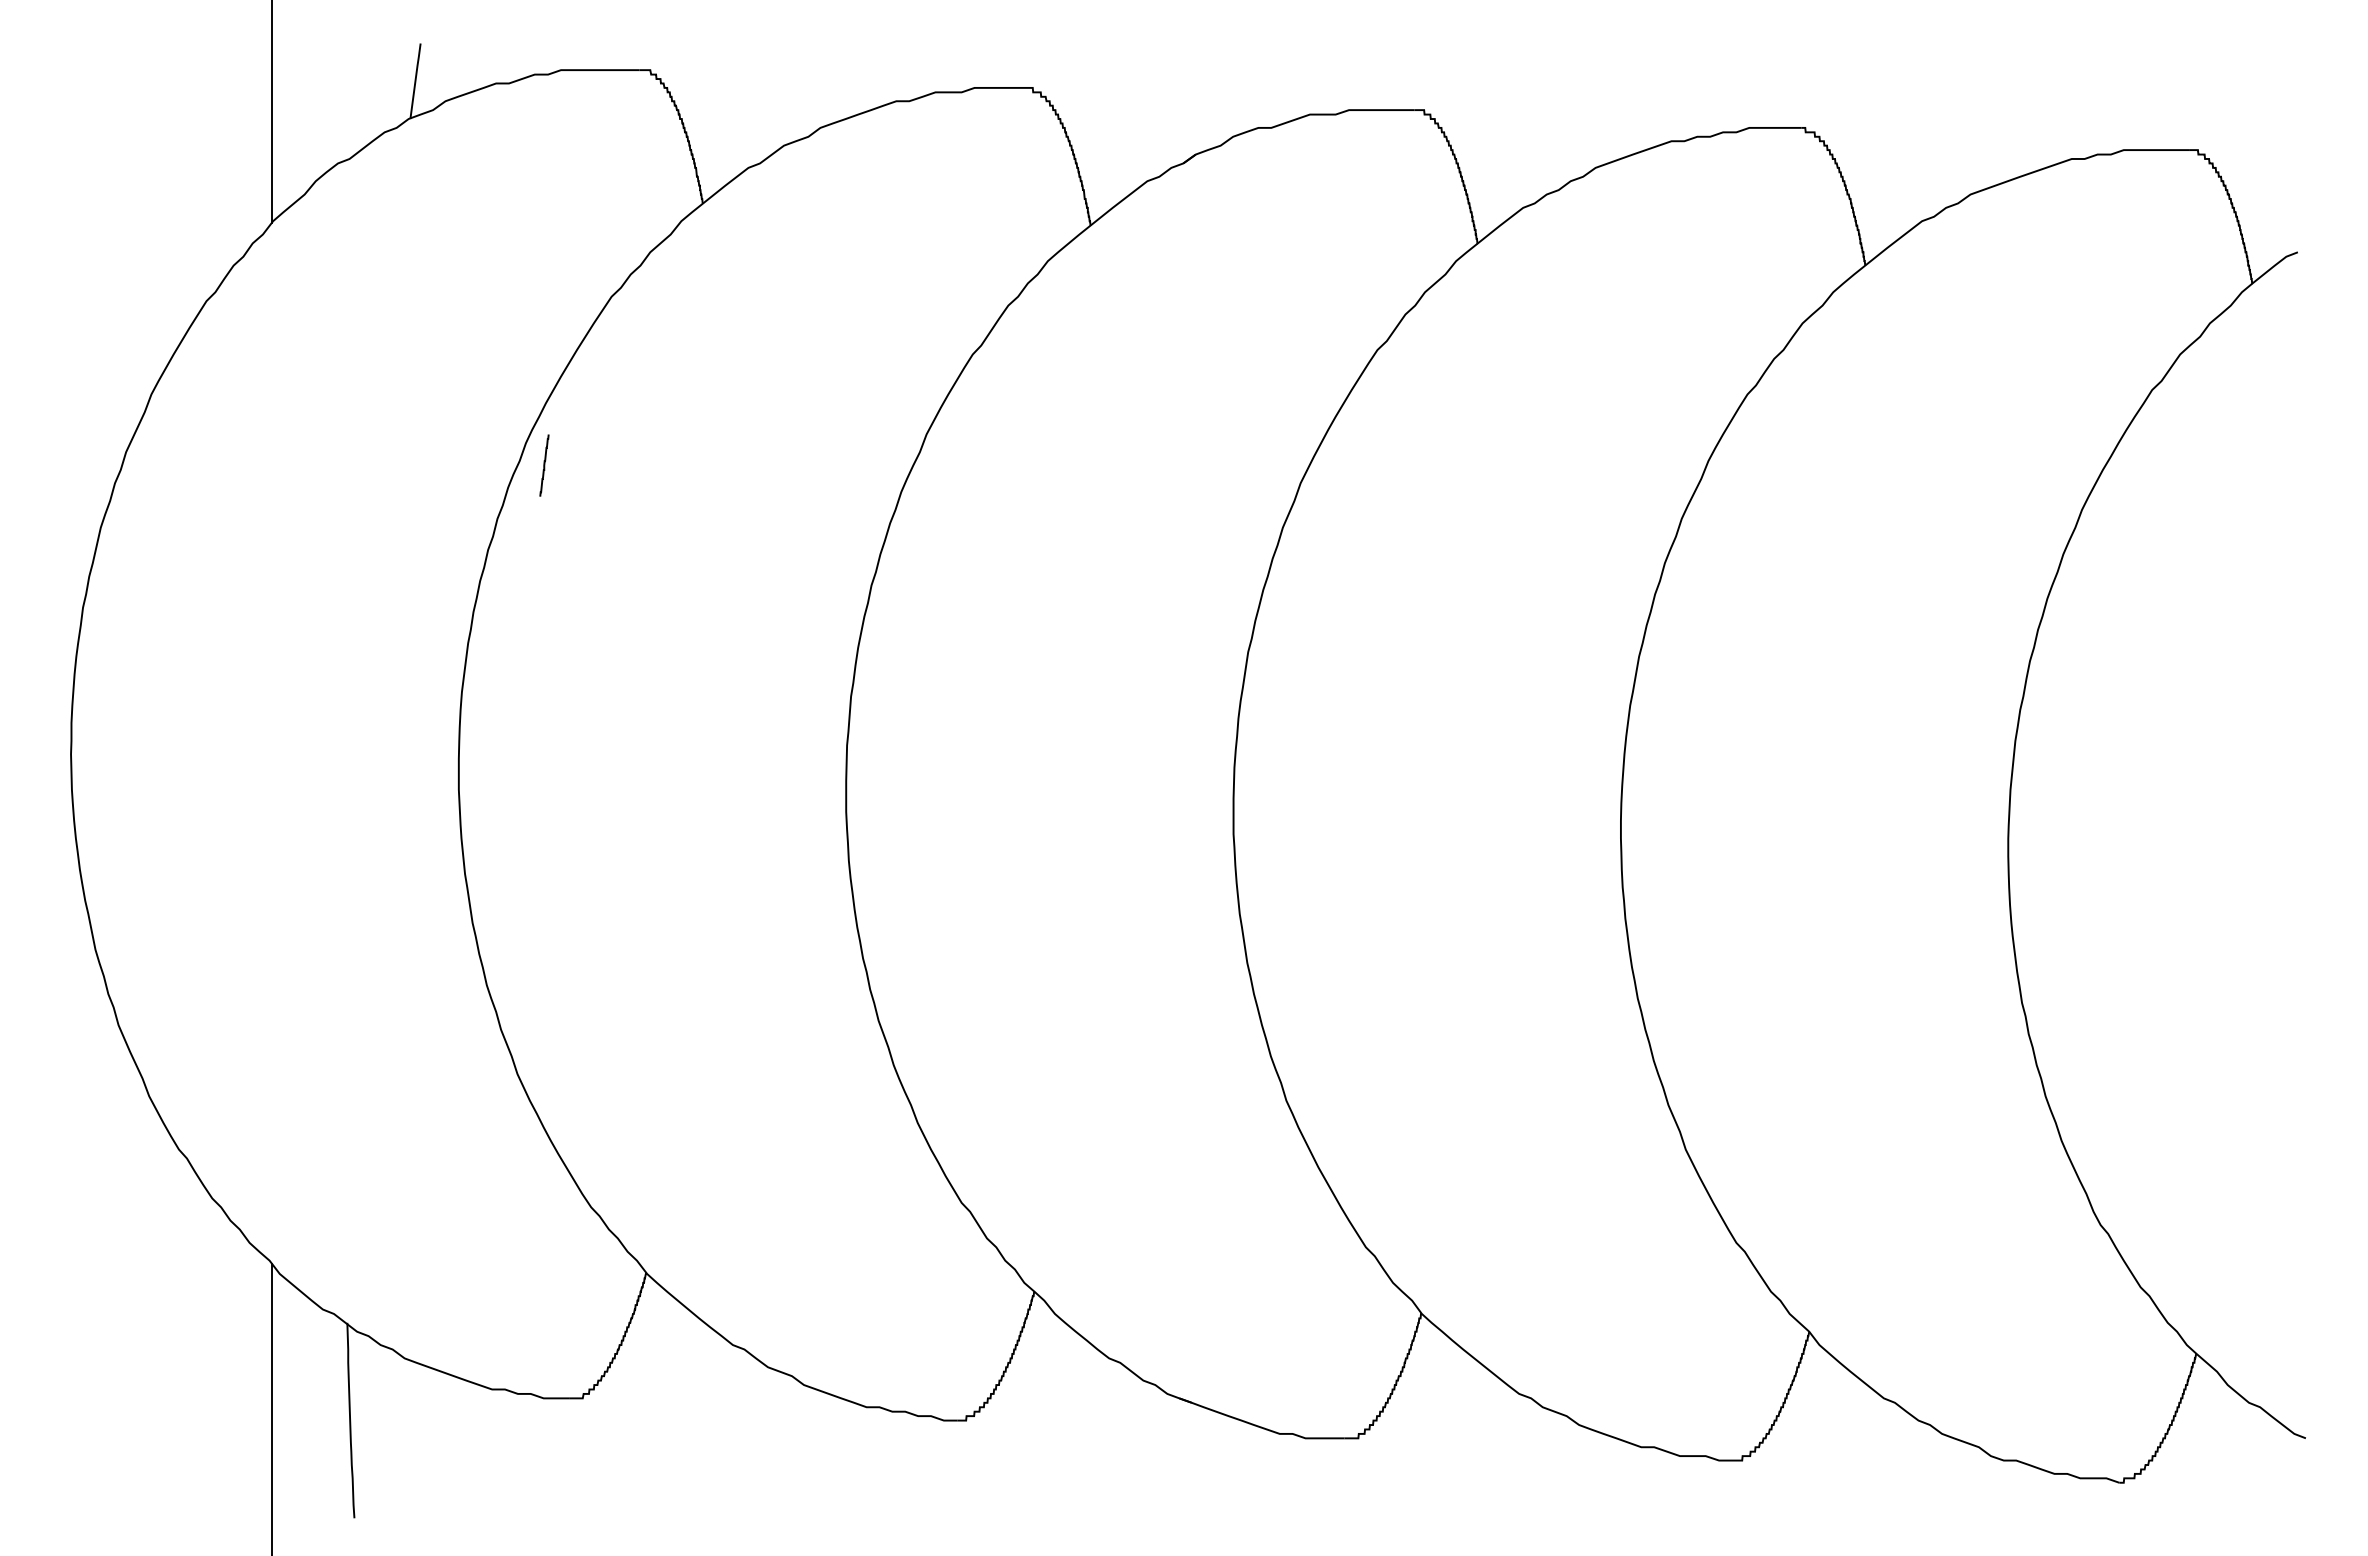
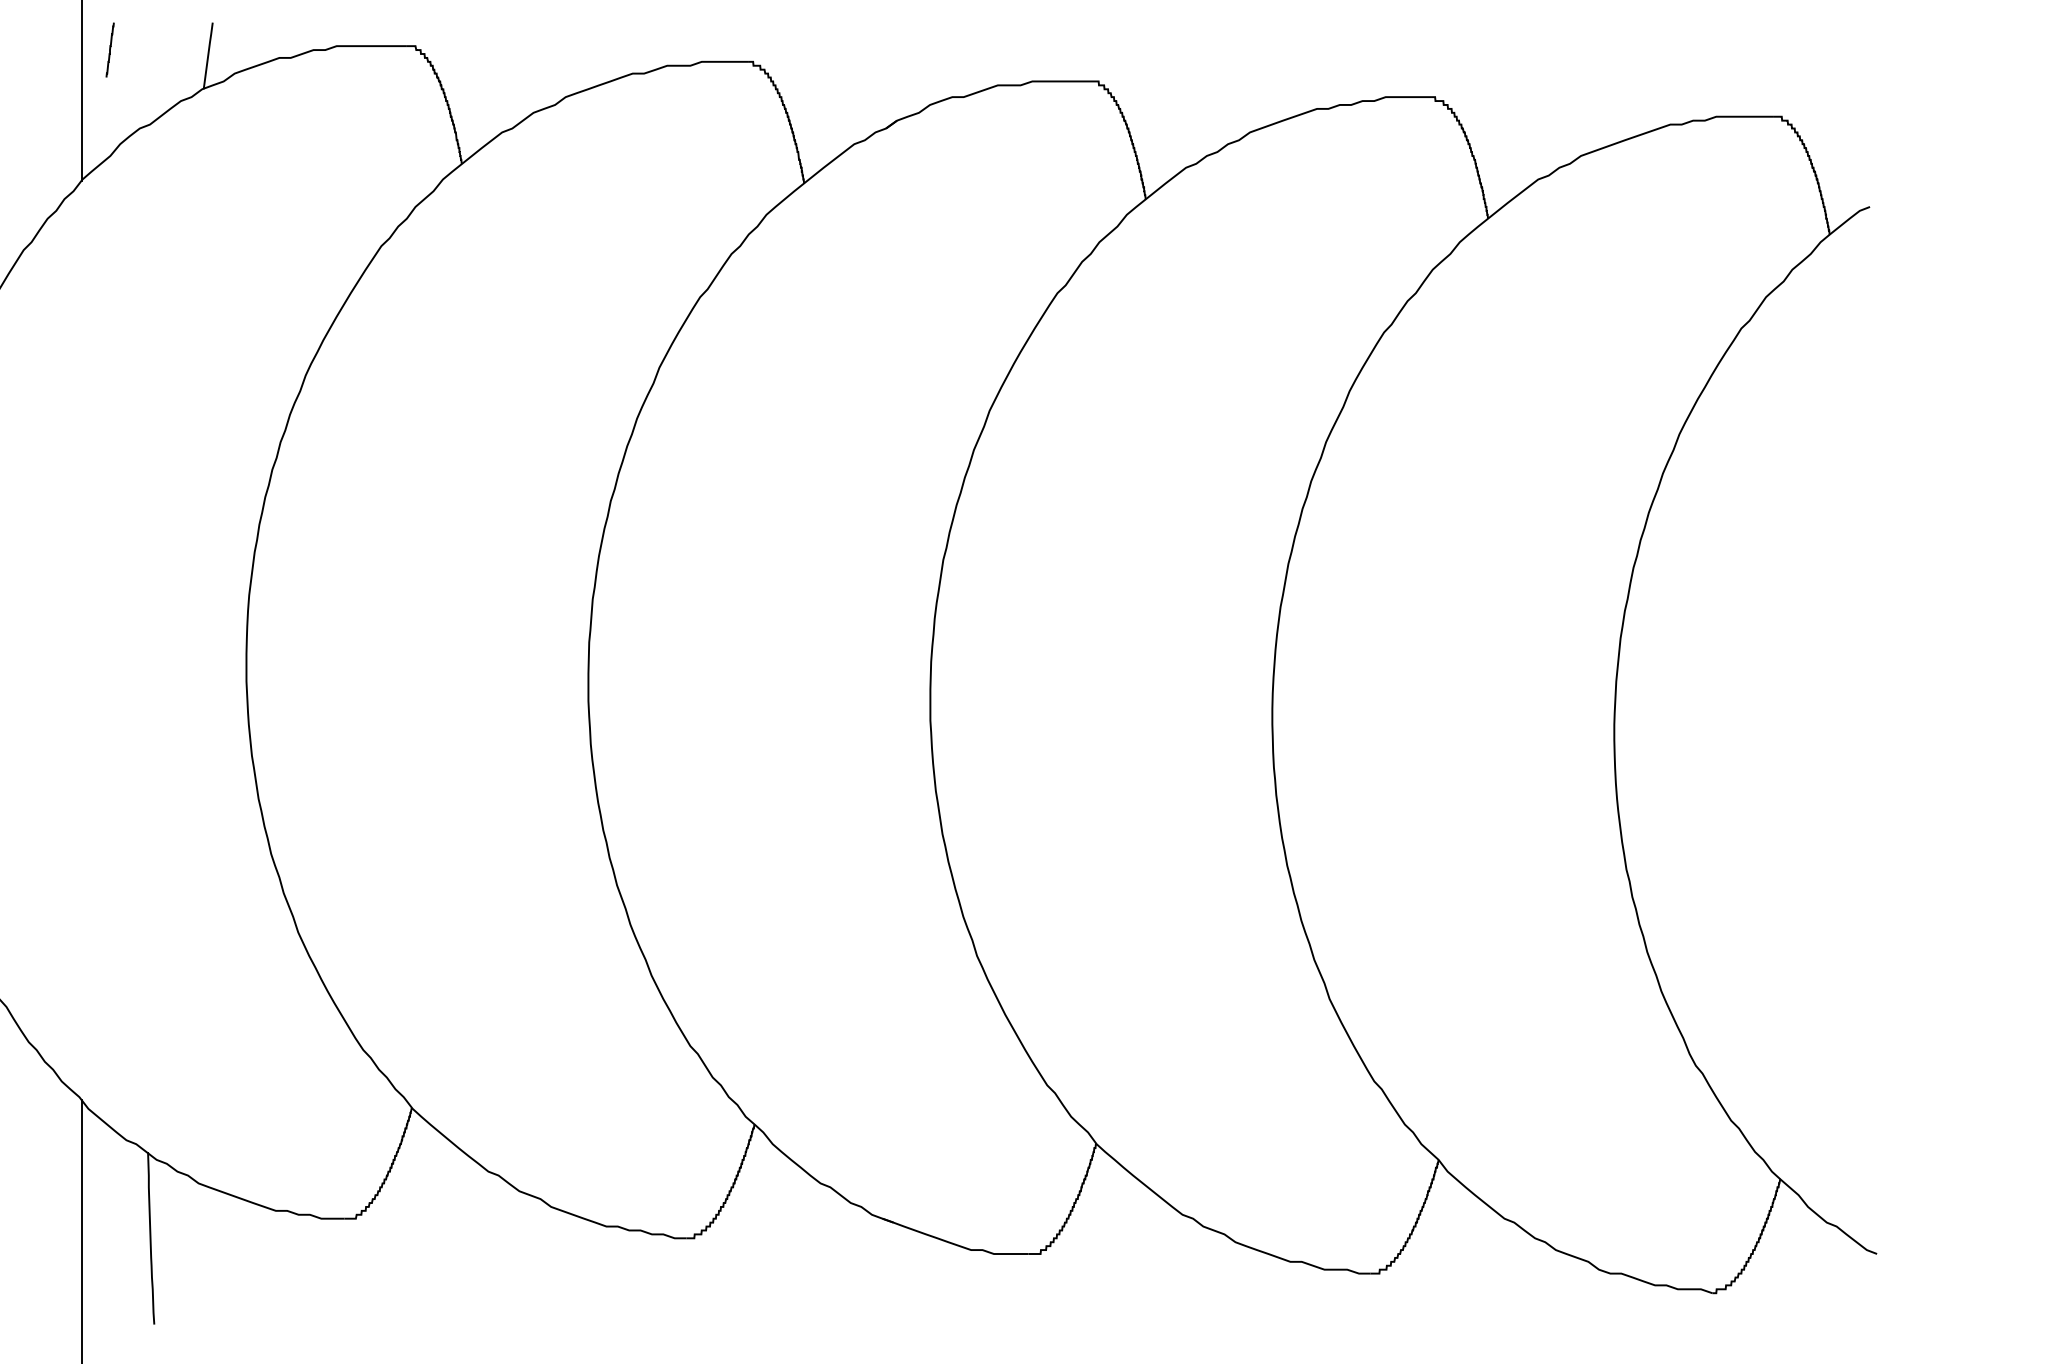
line: (544, 465) -> (110, 49), moved

